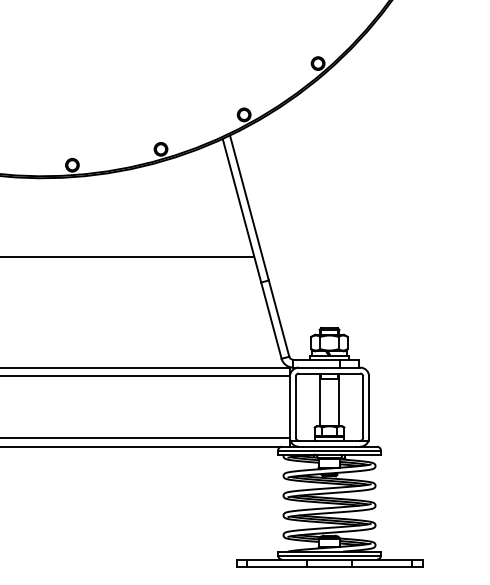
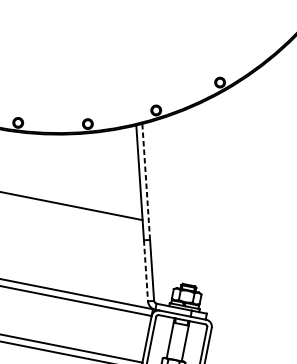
line: (249, 207) -> (146, 181), solid -> dashed
line: (271, 321) -> (145, 271), solid -> dashed

